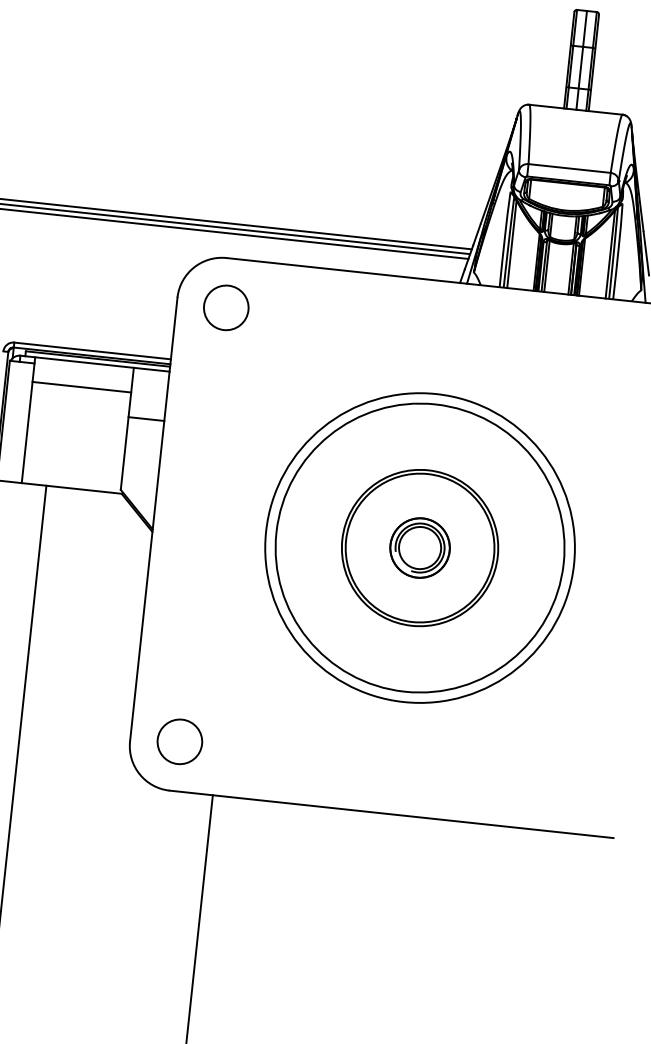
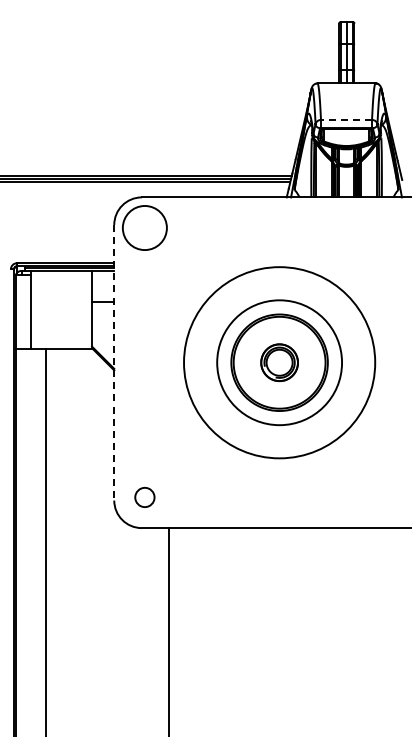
line: (569, 167) -> (346, 119), solid -> dashed
circle: (225, 306) -> (144, 227), size x1.6
line: (81, 387) -> (61, 286), removed
line: (154, 519) -> (114, 362), solid -> dashed
circle: (419, 547) -> (279, 362), size x0.7
circle: (179, 741) -> (144, 497), size x0.7

